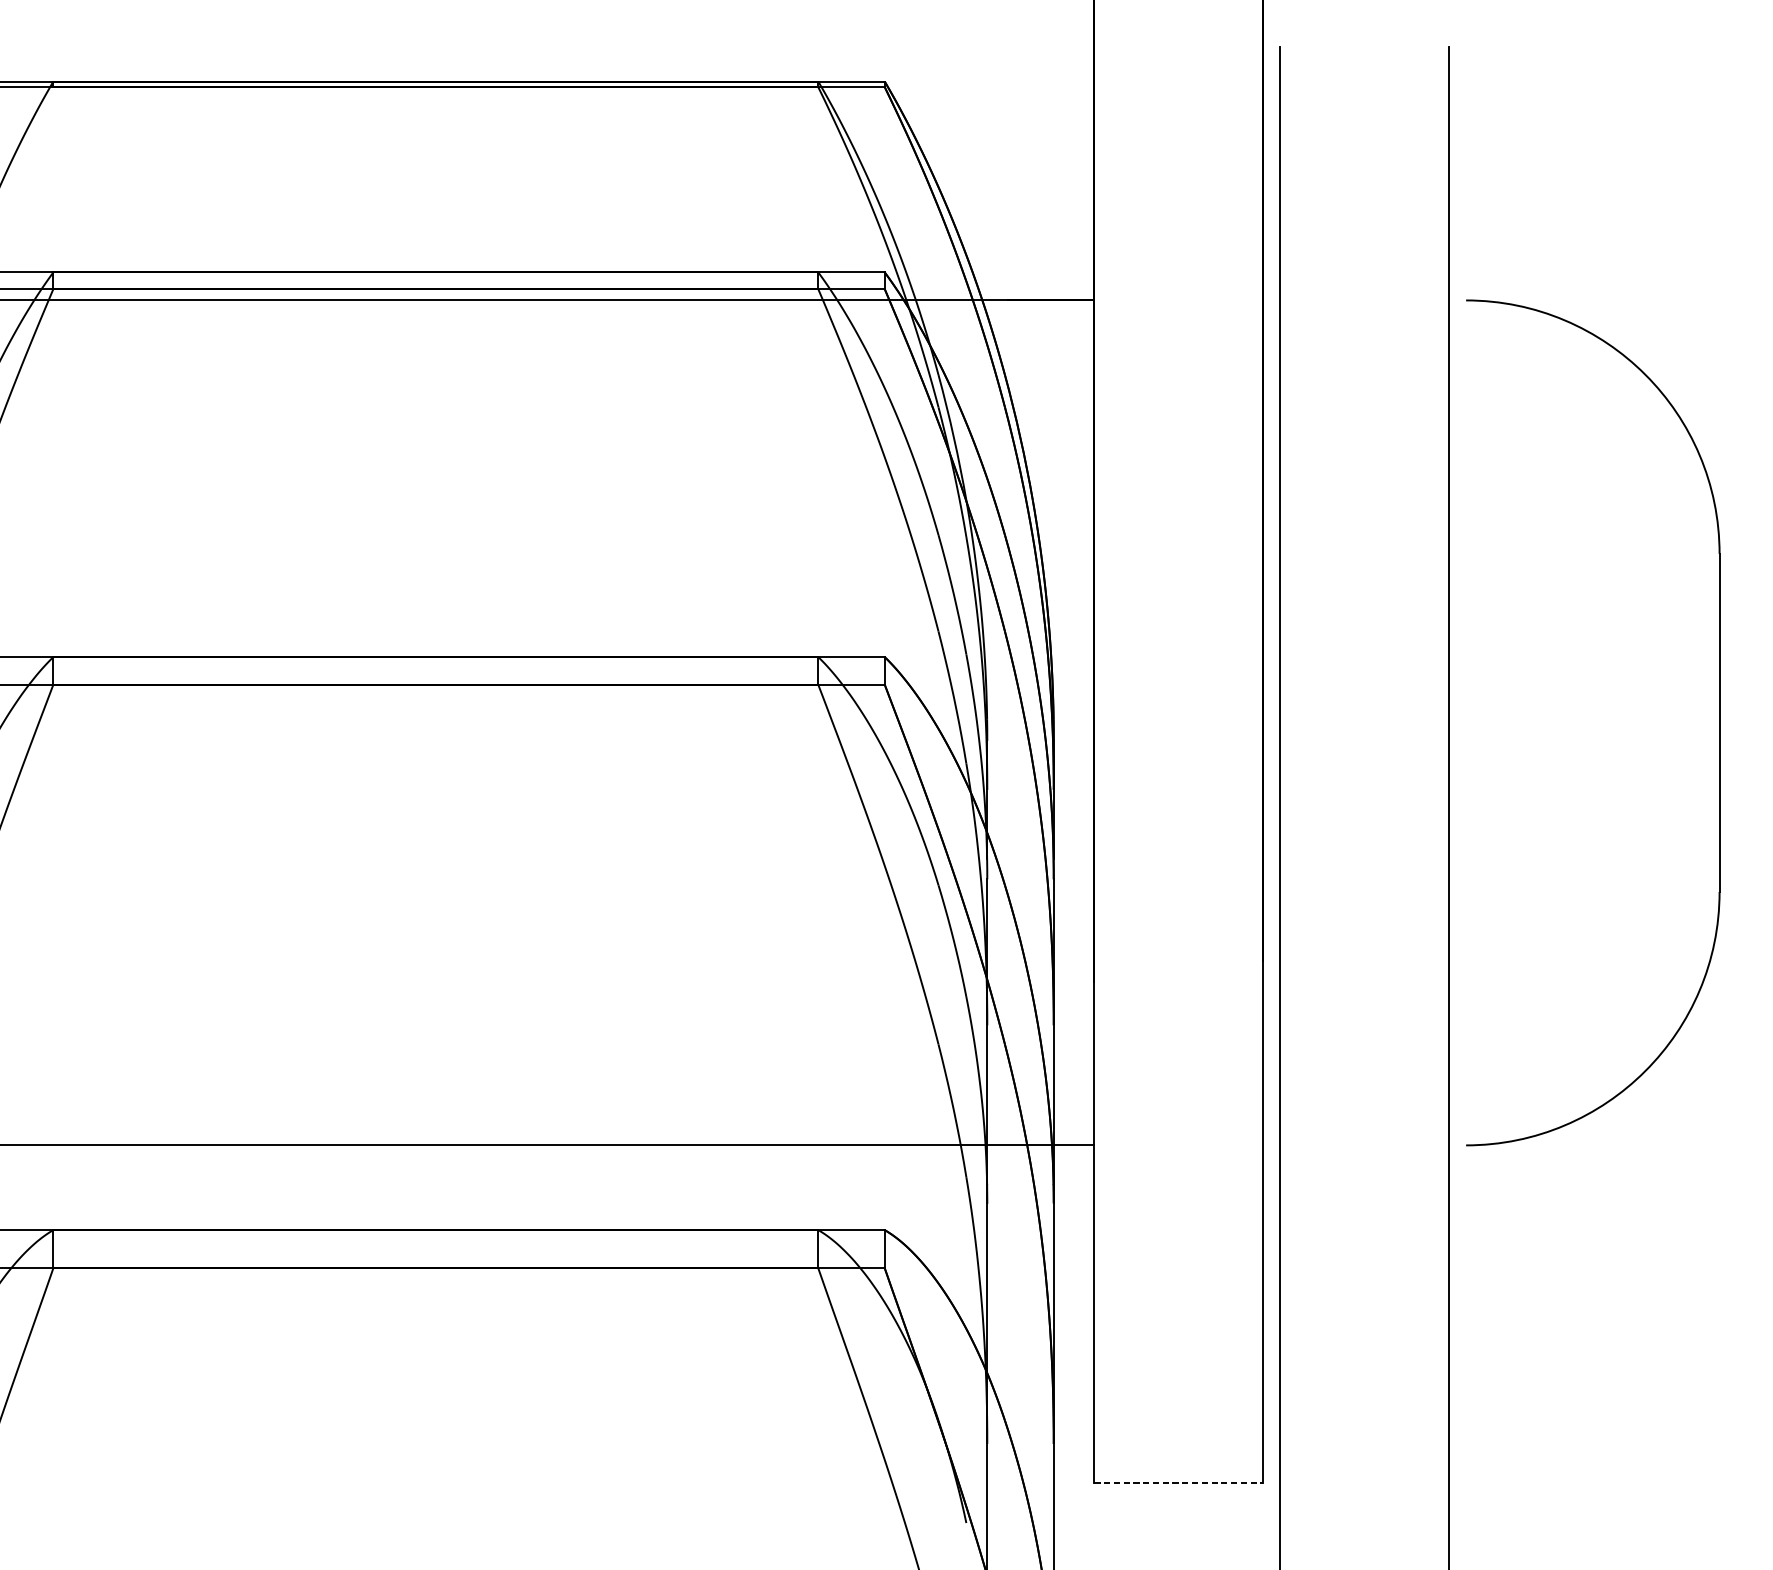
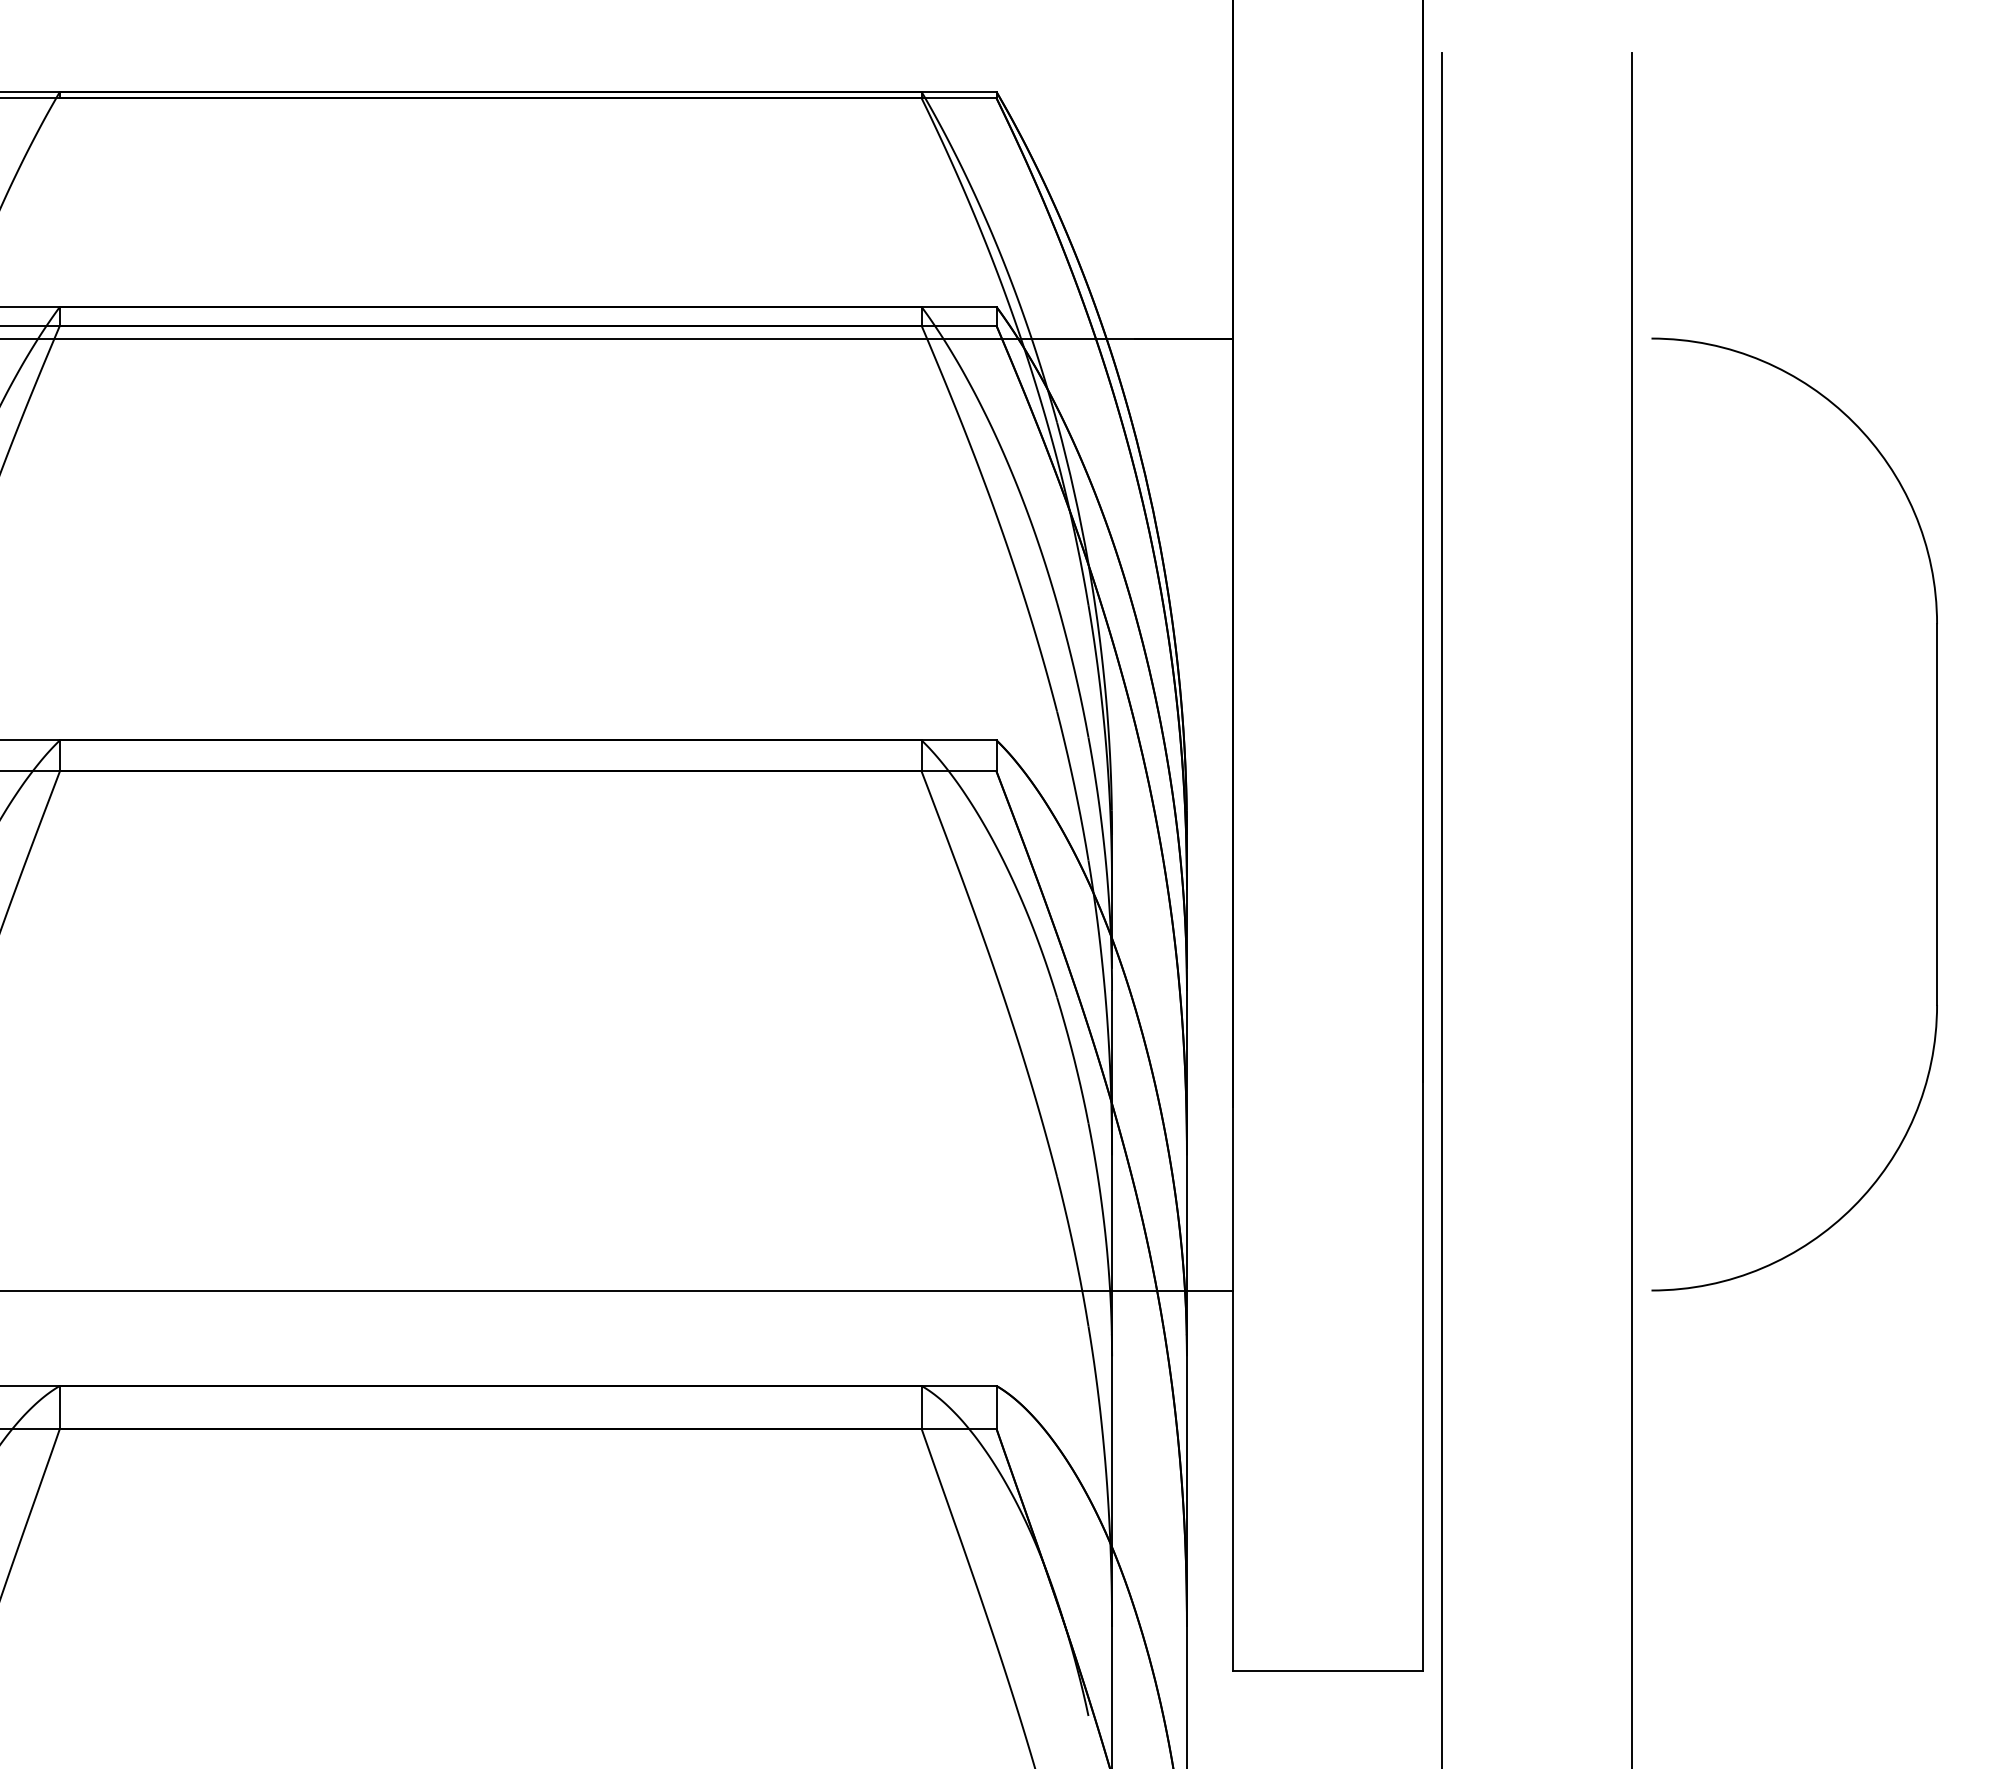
line: (1179, 1483) -> (1328, 1671), dashed -> solid

